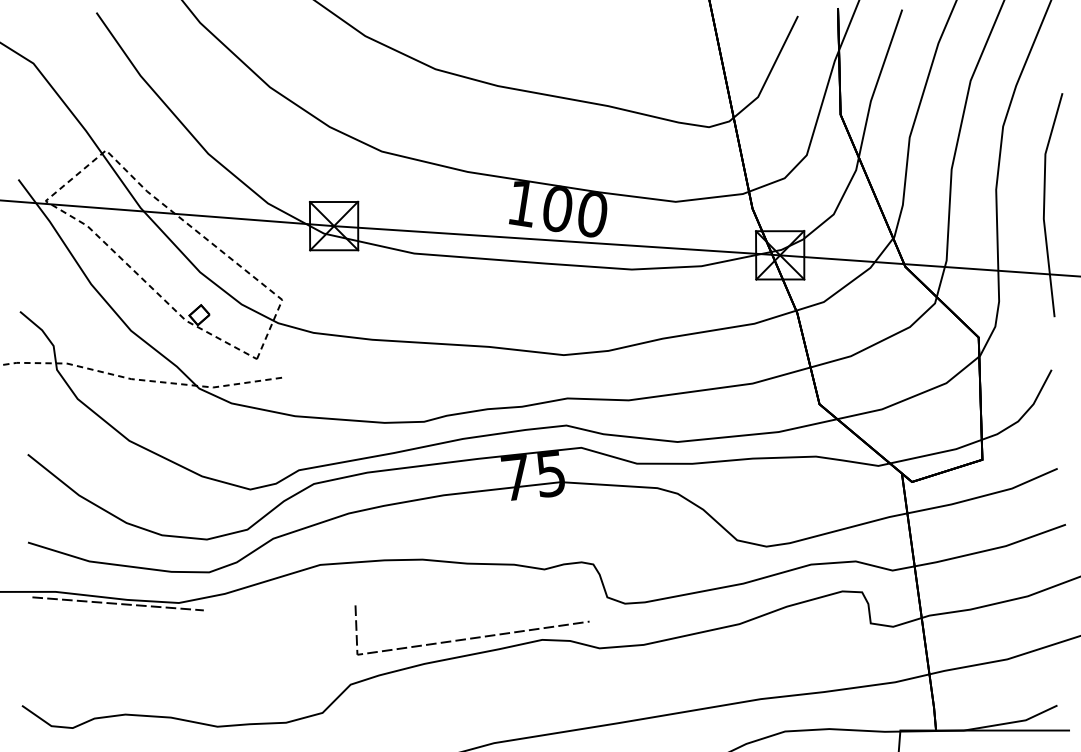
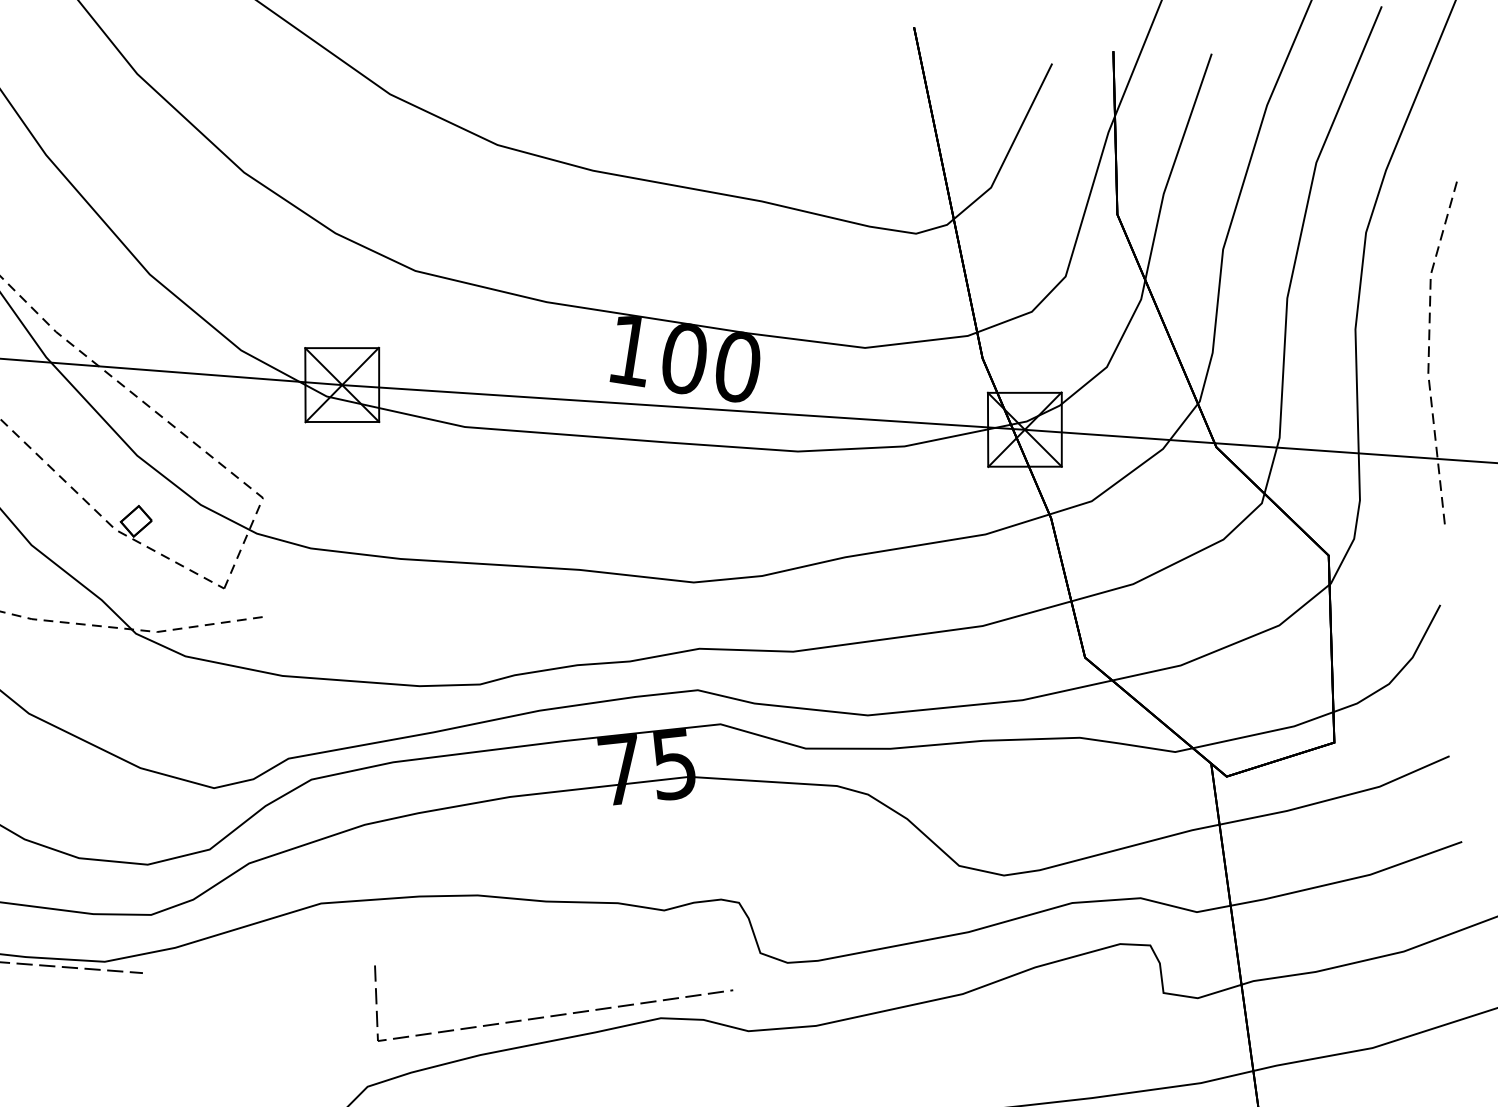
line: (1044, 204) -> (1429, 351), solid -> dashed

